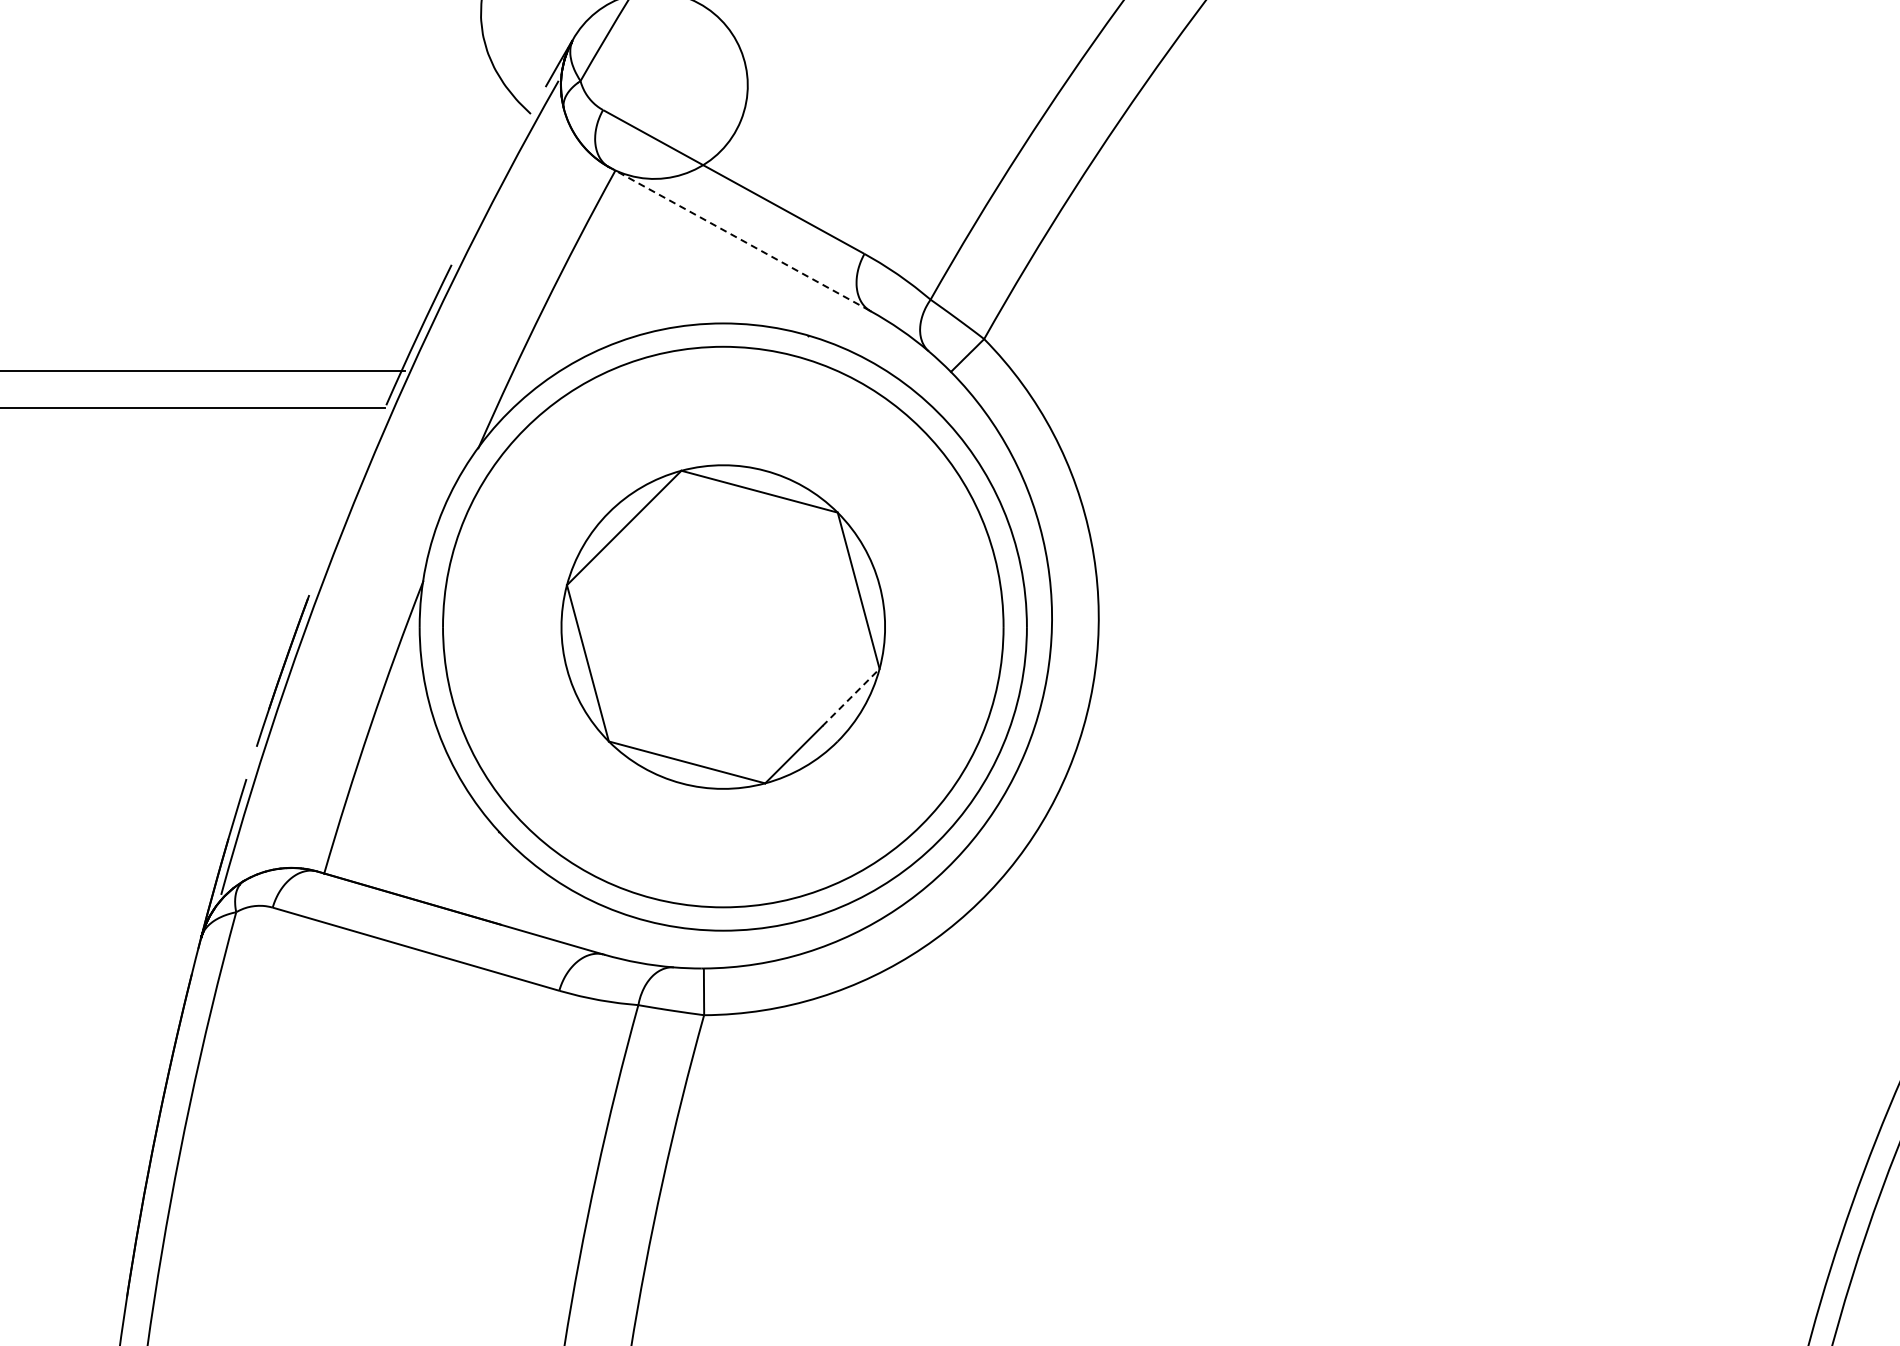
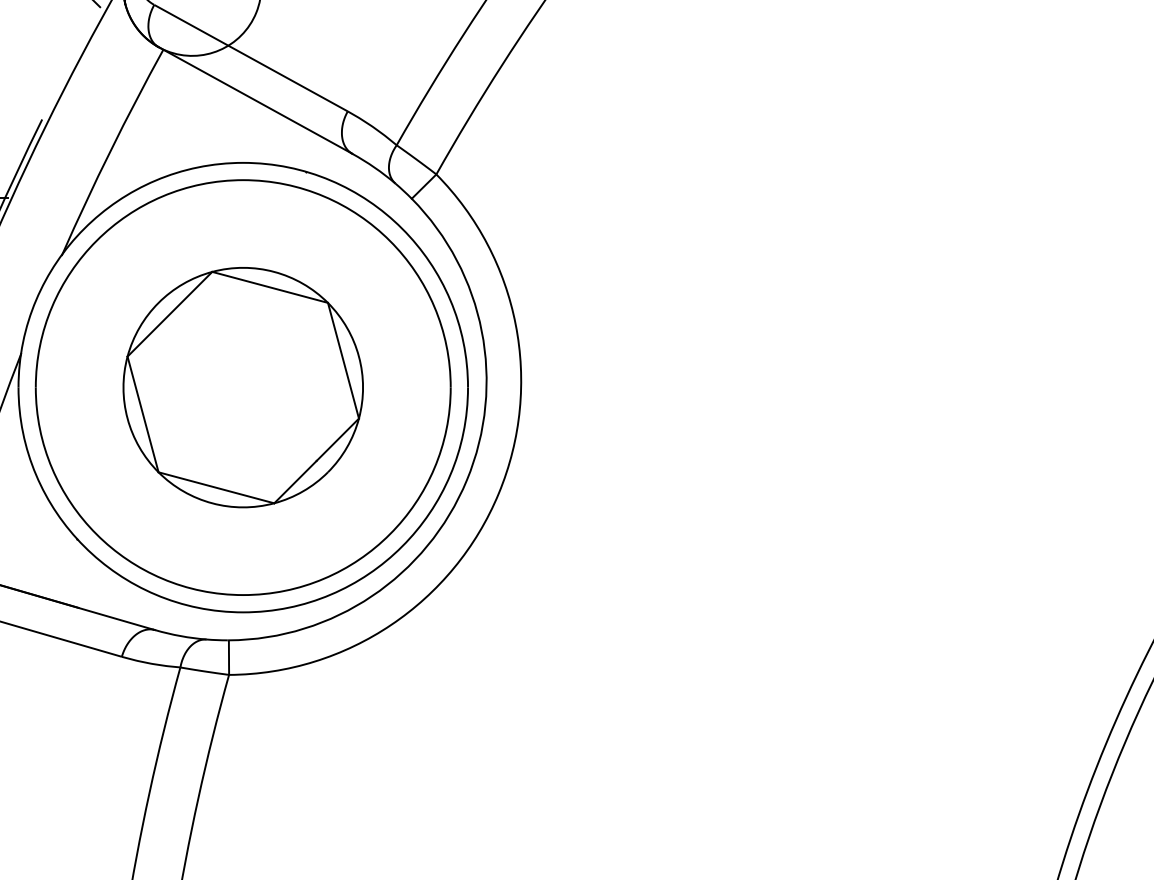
line: (739, 238) -> (255, 99), dashed -> solid
line: (851, 697) -> (338, 439), dashed -> solid

